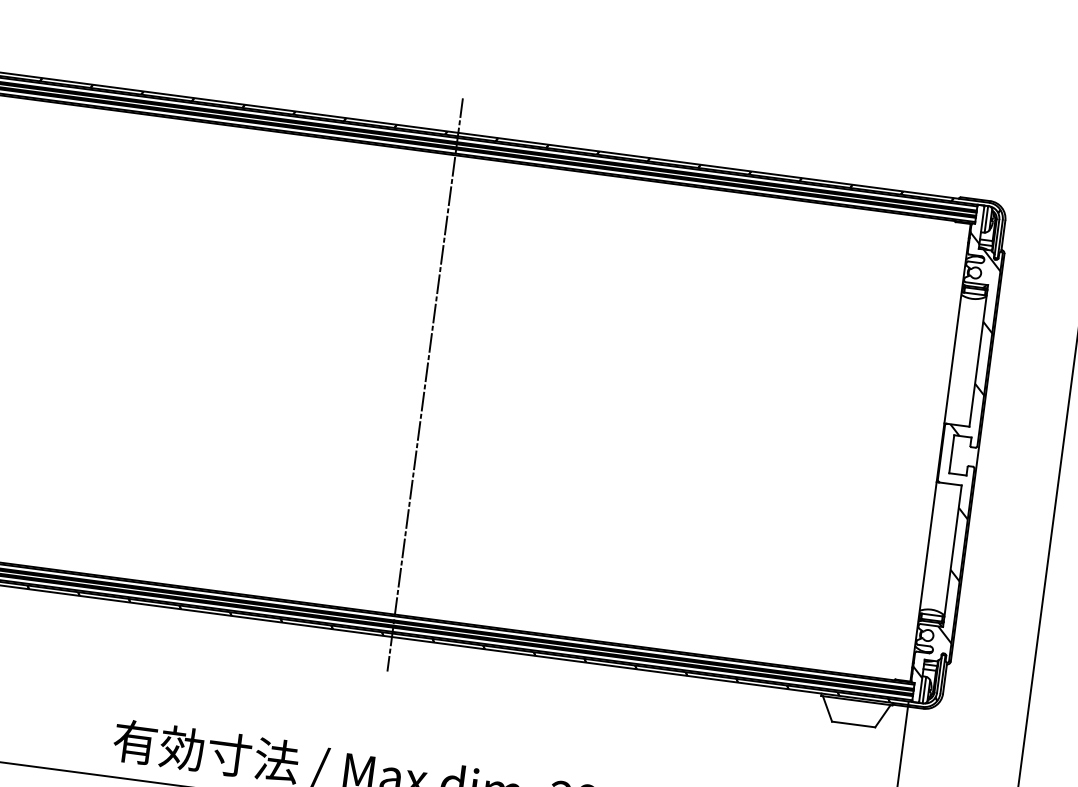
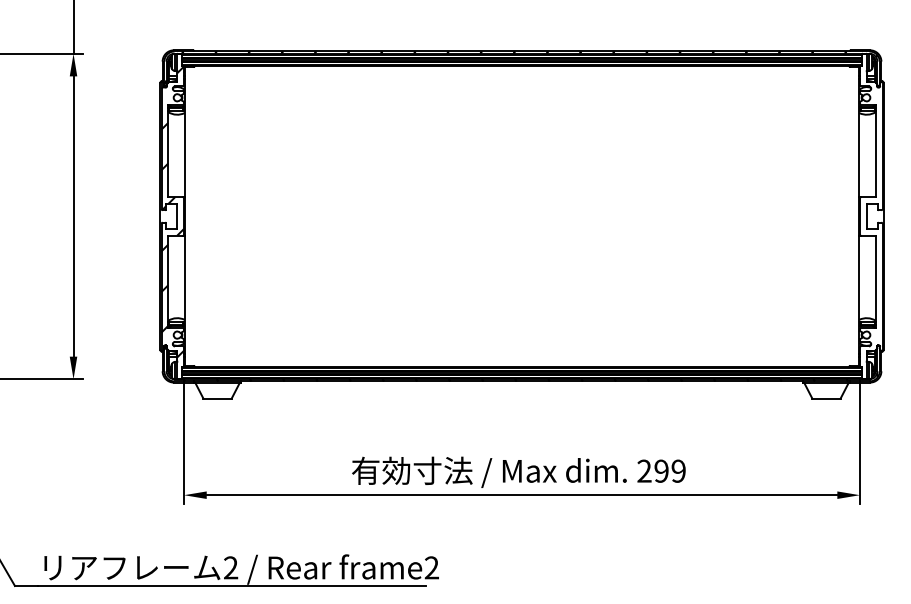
line: (425, 385) -> (522, 216), removed
hatch: (957, 456) -> (870, 217), removed

